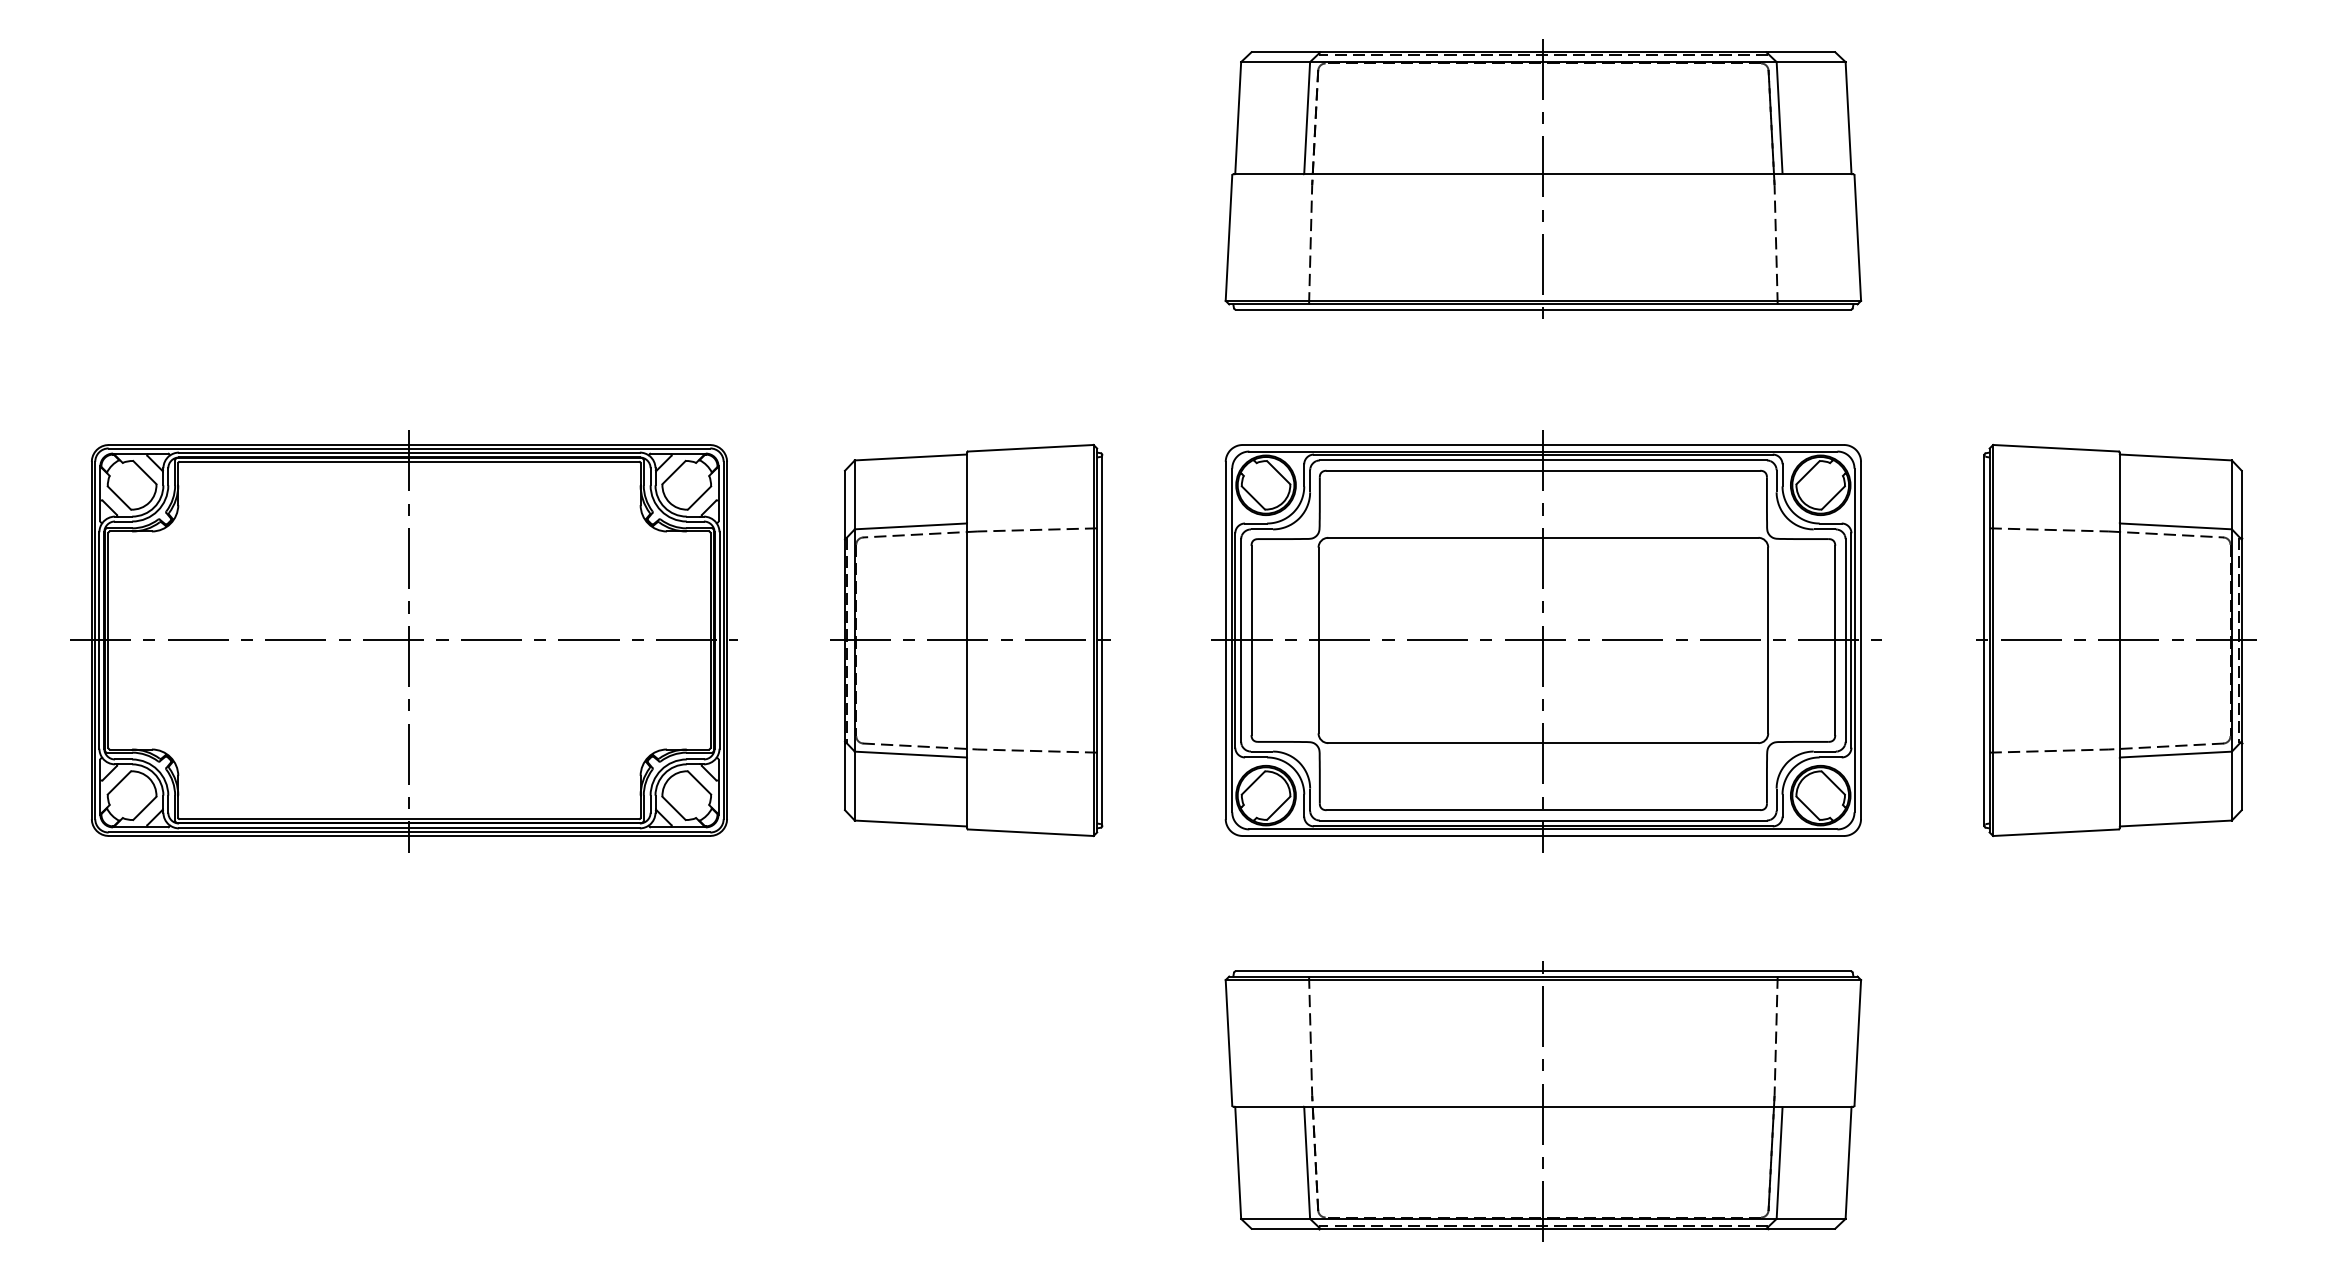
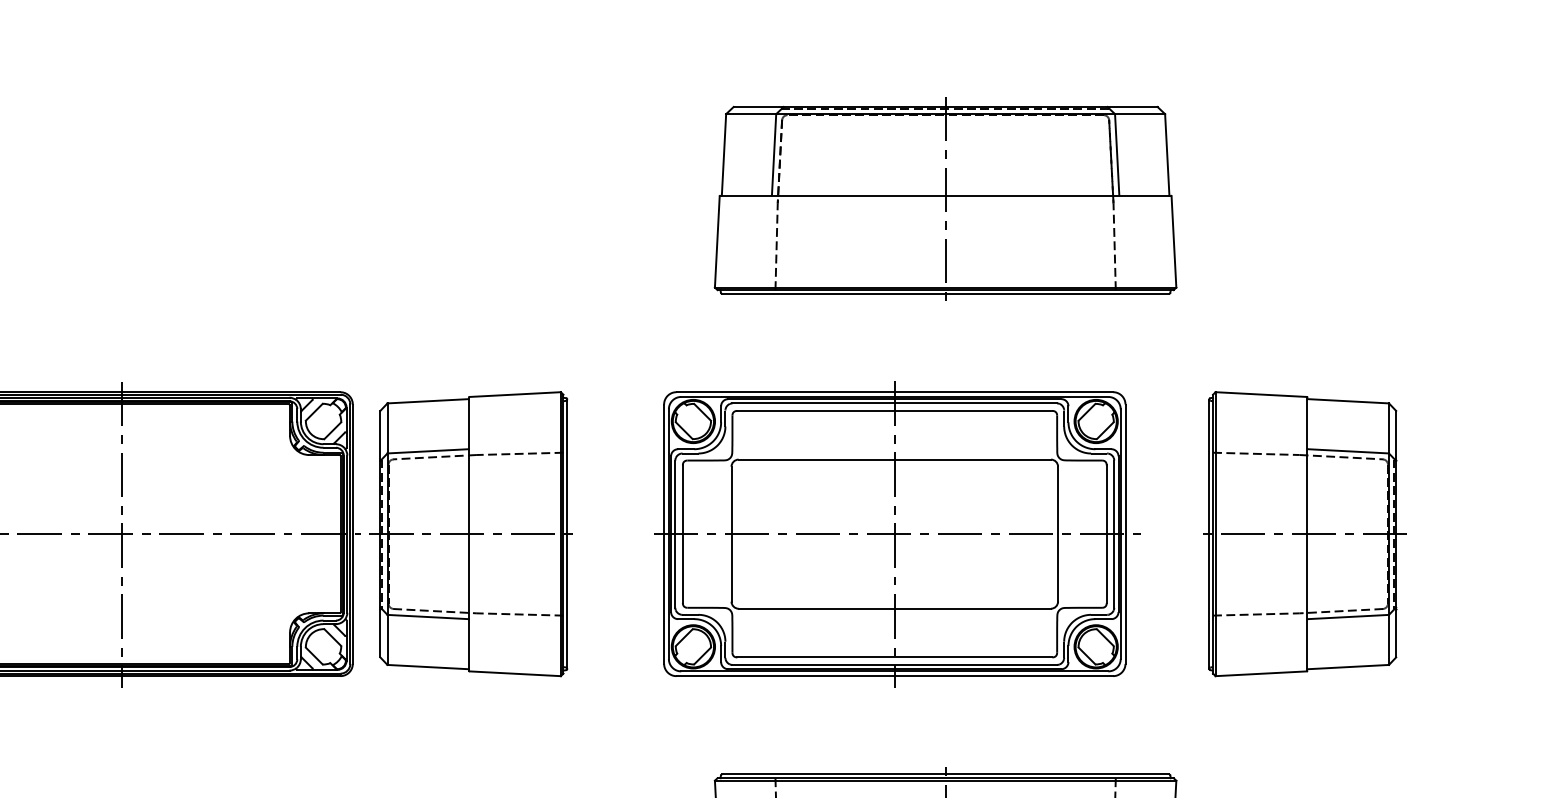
part: (970, 640) -> (471, 534), moved
part: (2116, 640) -> (1305, 534), moved
part: (1546, 641) -> (897, 534), moved

